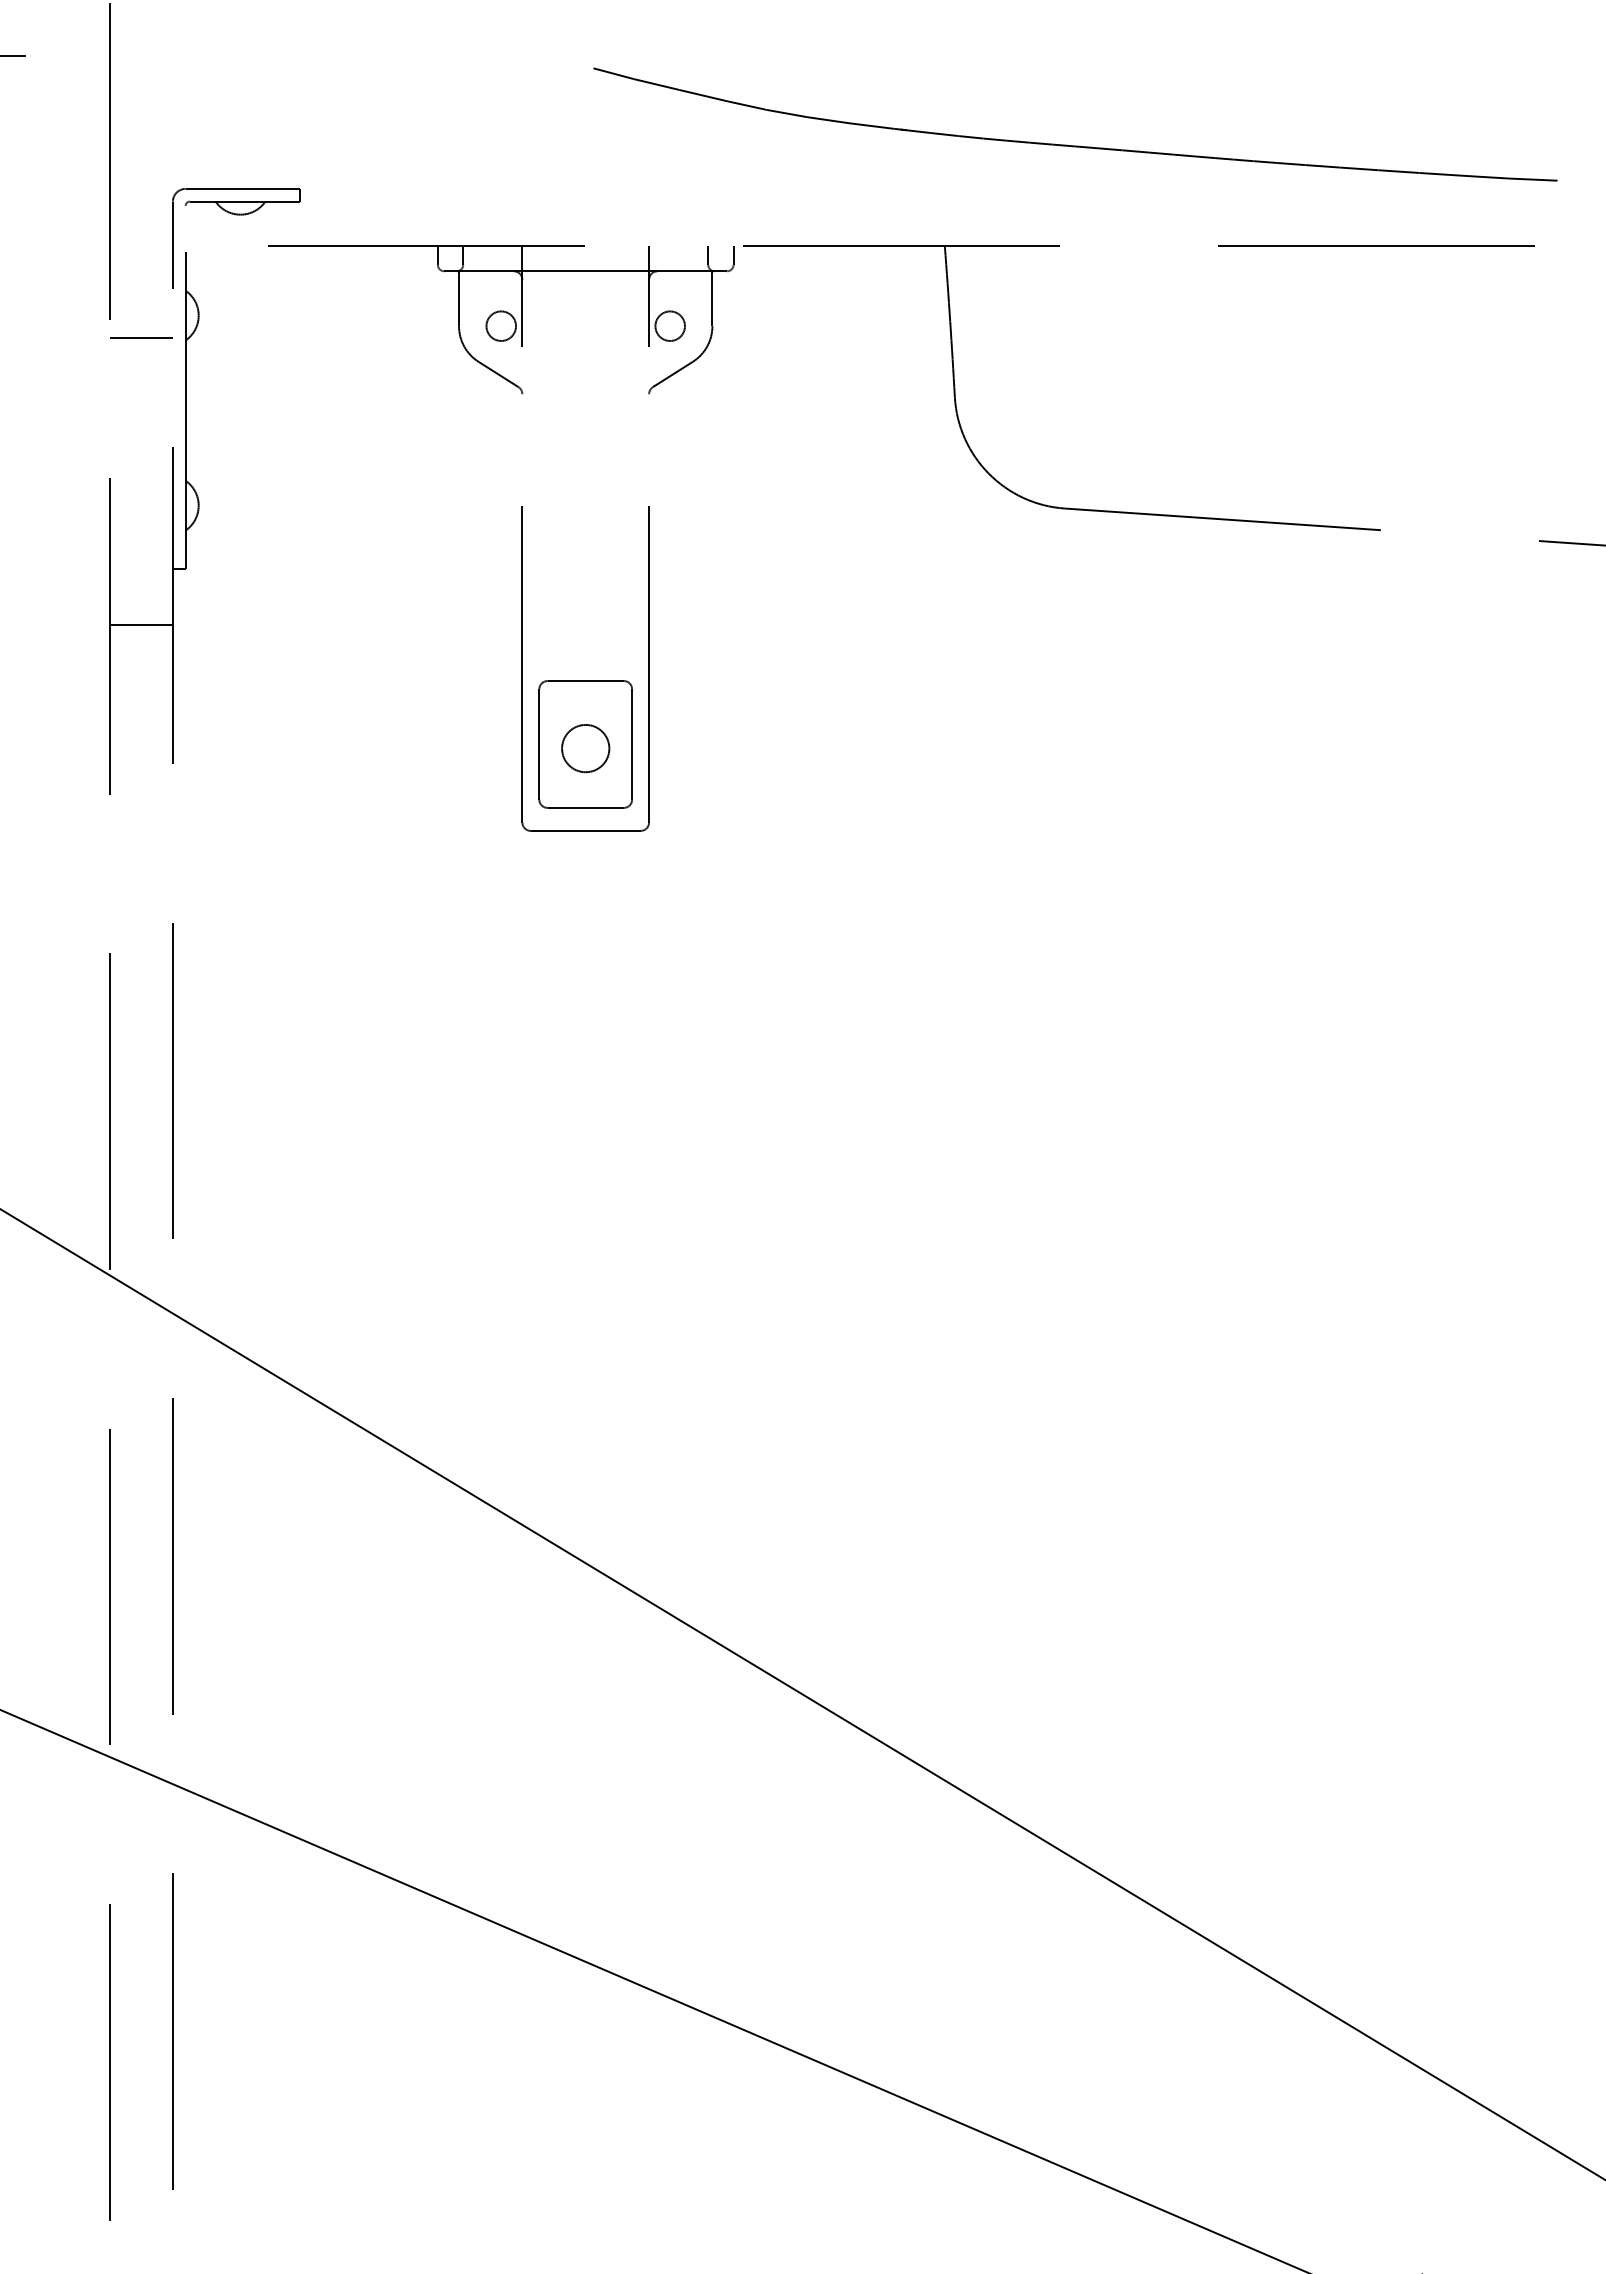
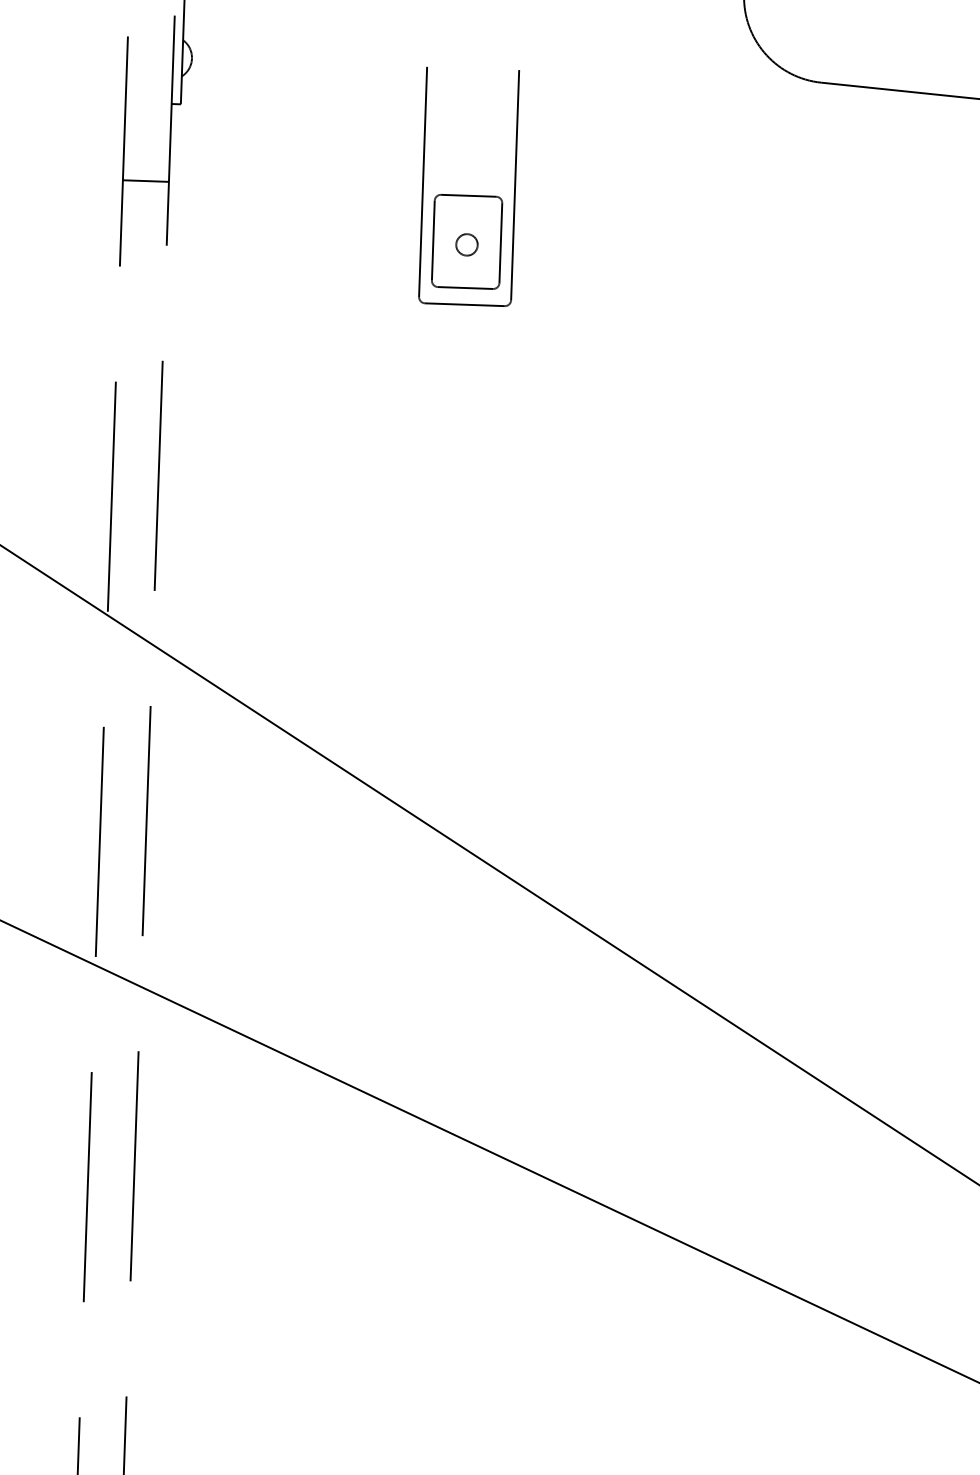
line: (140, 625) -> (145, 181), moved
circle: (585, 748) -> (466, 244), size x0.62

